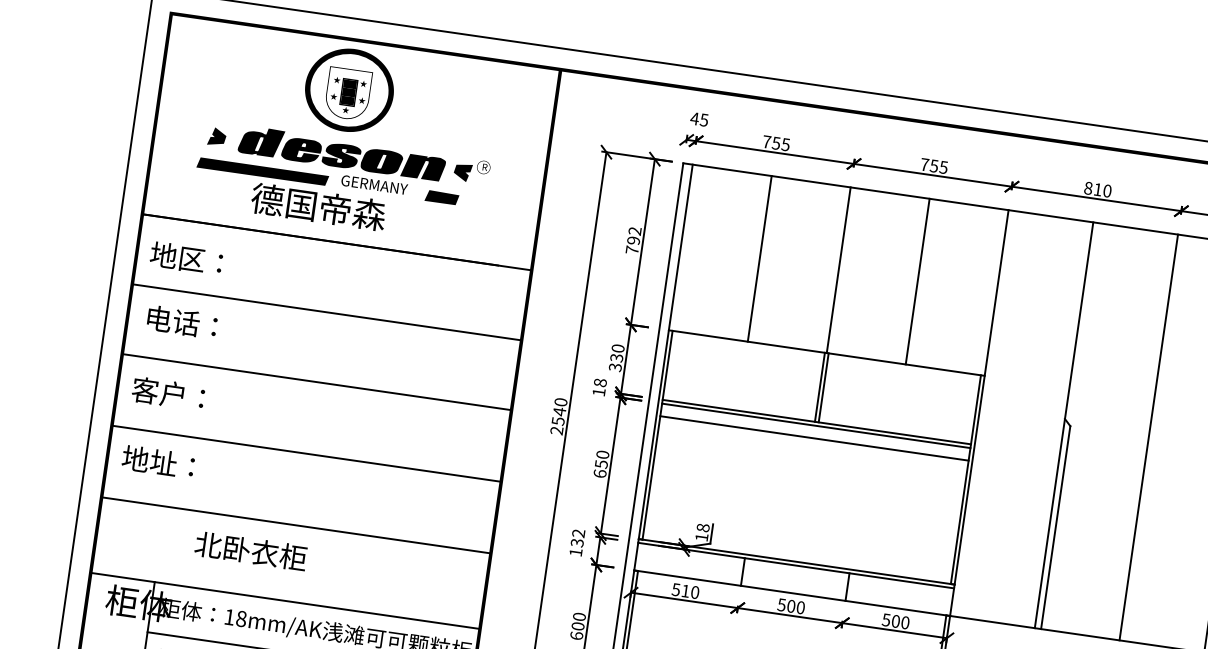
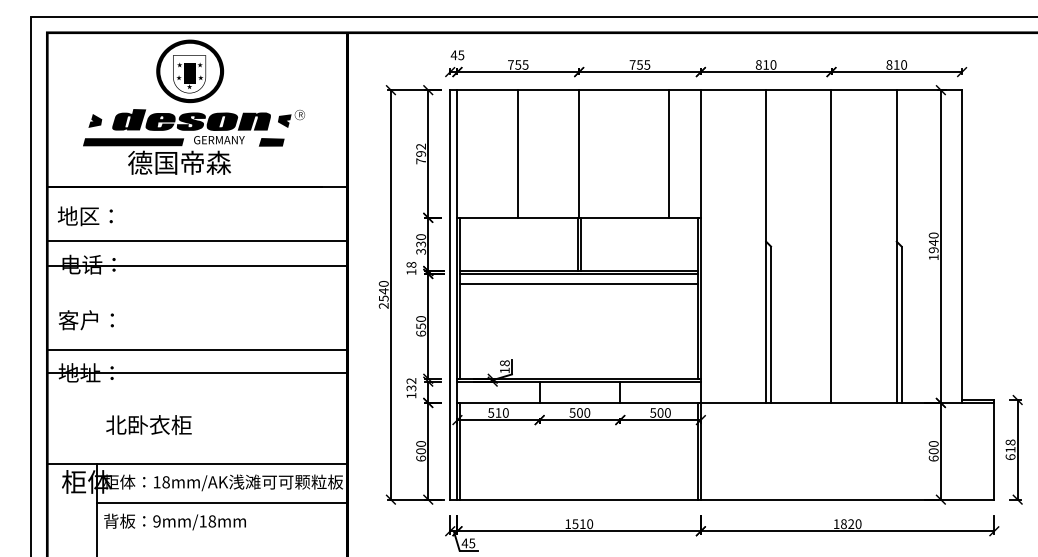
line: (918, 281) -> (669, 153), moved
line: (318, 382) -> (198, 266), moved
line: (296, 525) -> (197, 372), moved
text: (250, 550) -> (148, 424), moved

